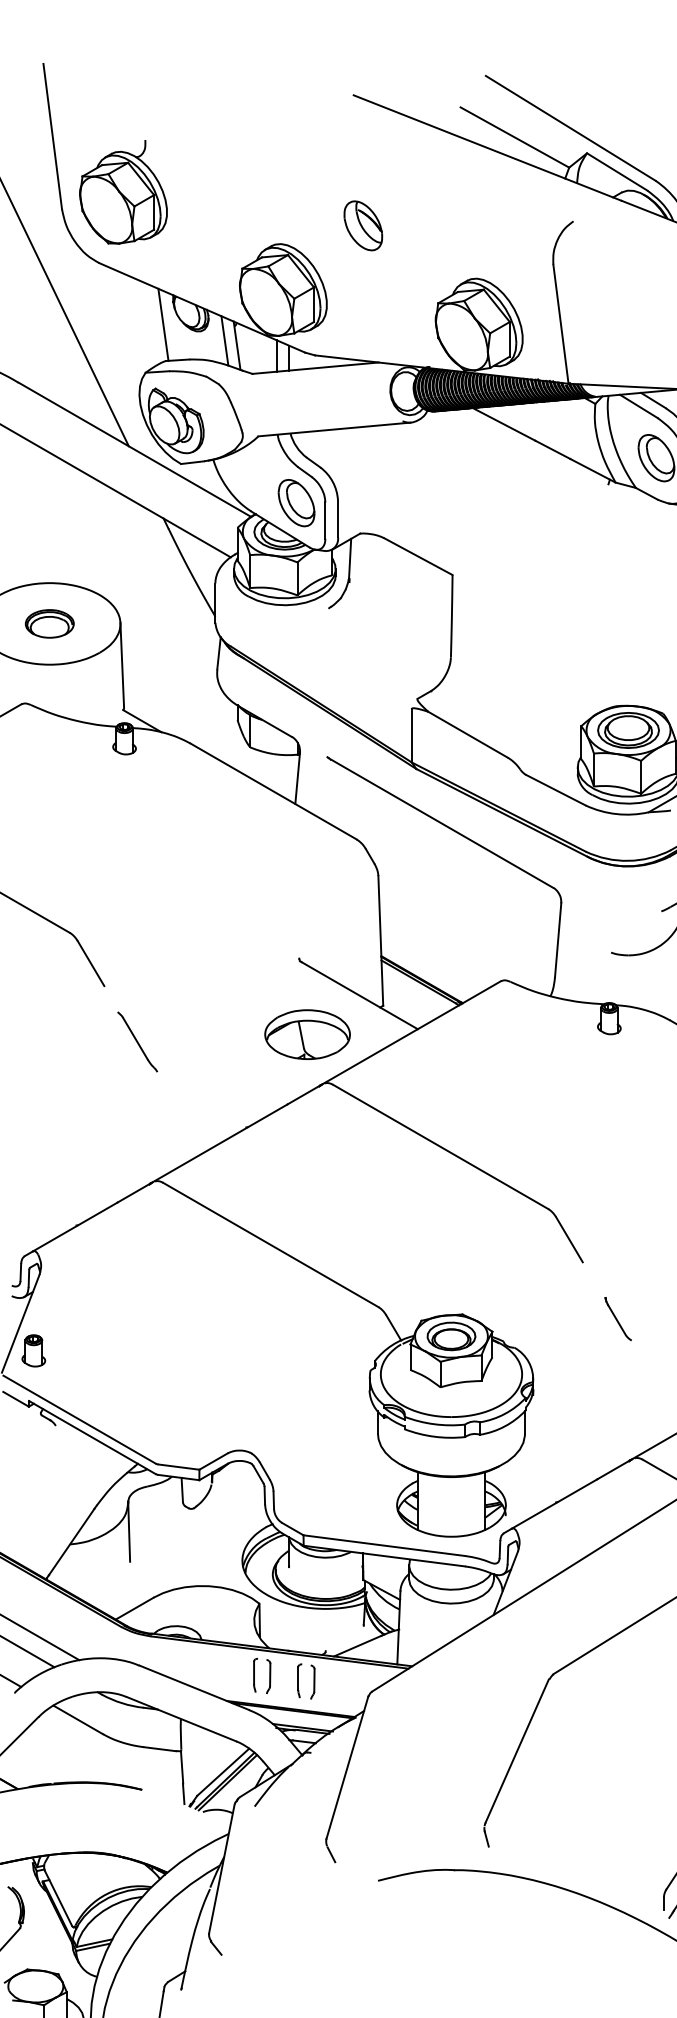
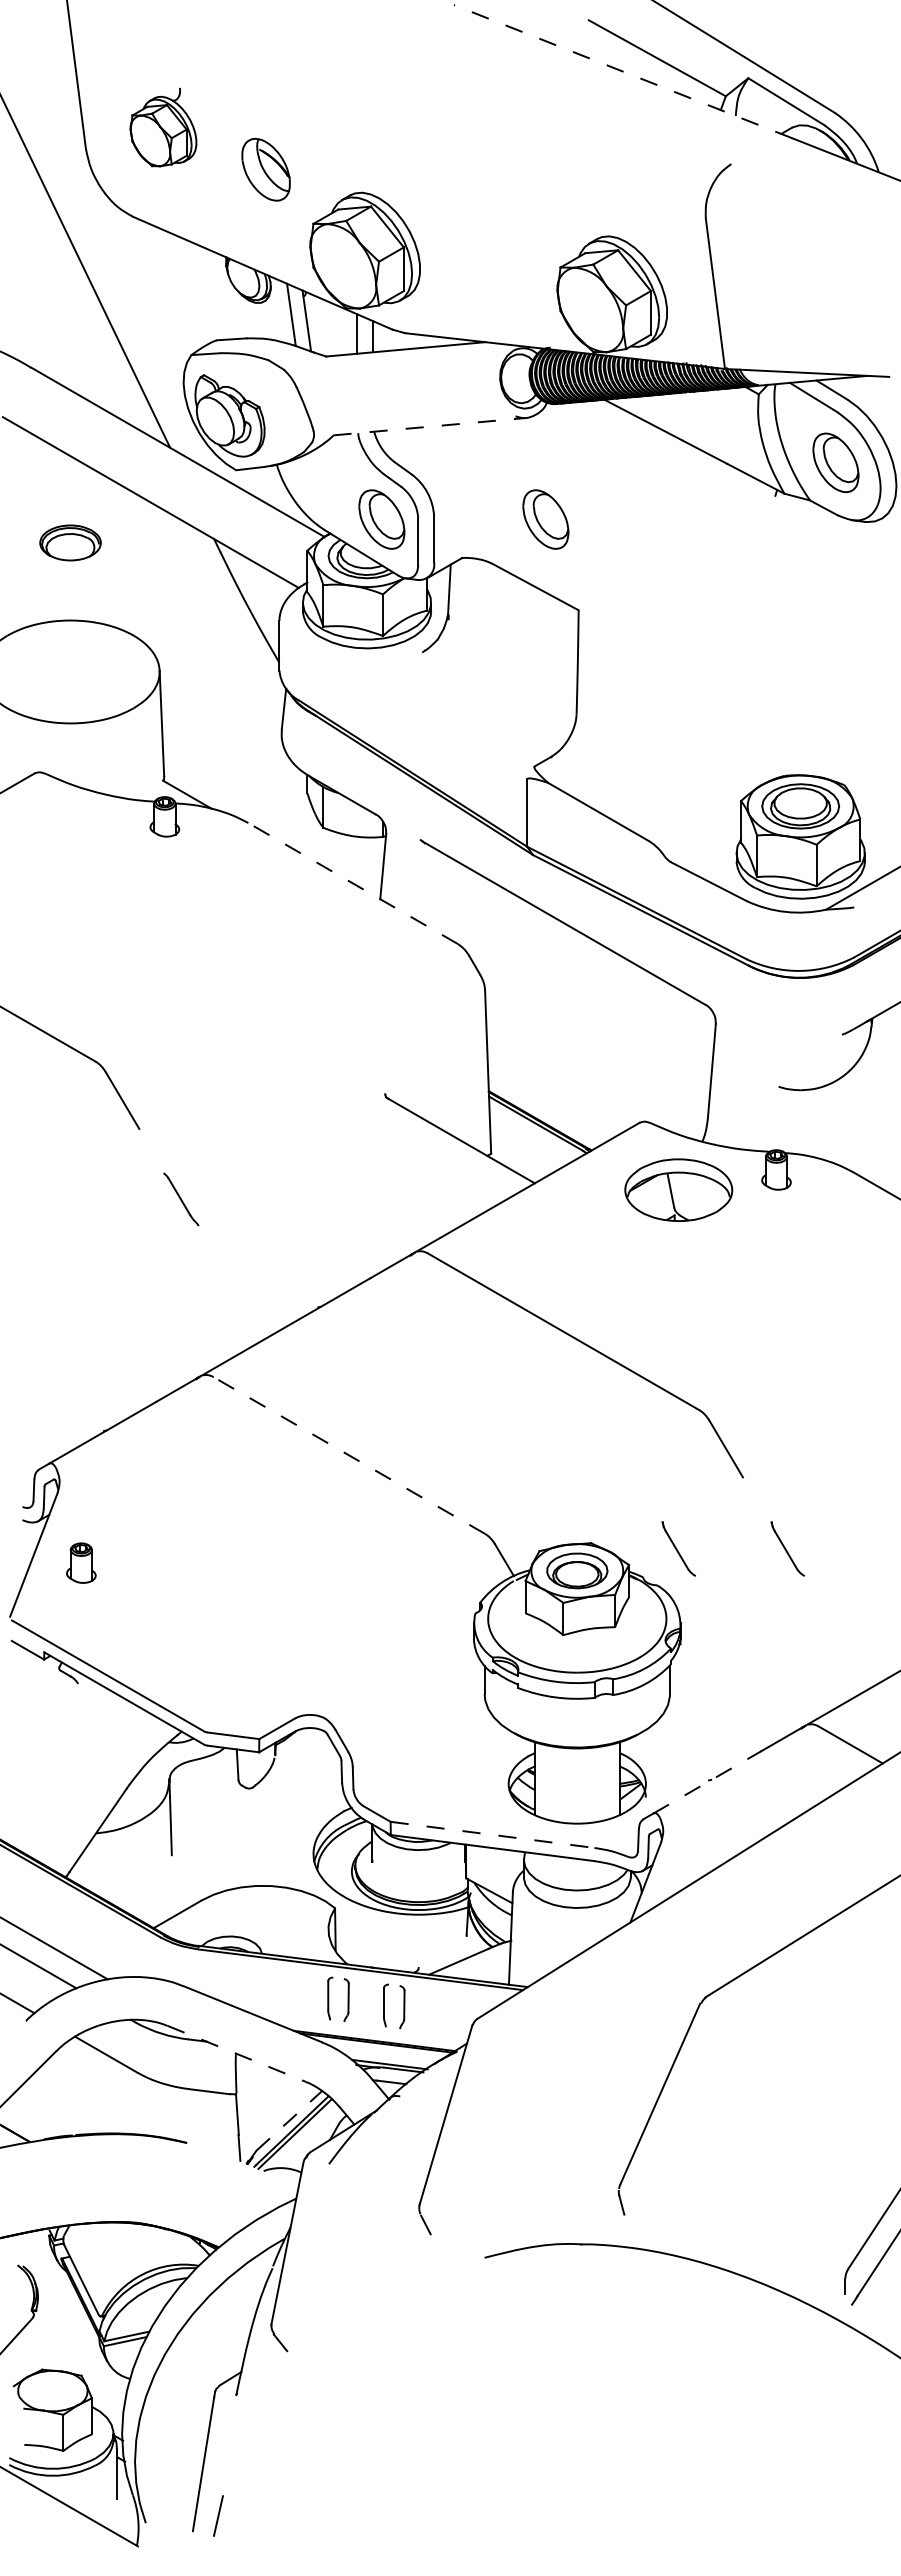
line: (488, 147) -> (623, 71), solid -> dashed
part: (123, 192) -> (163, 127), size x0.6
part: (362, 225) -> (265, 169), moved
line: (163, 324) -> (213, 294), removed
line: (334, 429) -> (429, 426), solid -> dashed
part: (426, 503) -> (545, 519), added
part: (49, 623) -> (70, 542), moved
line: (274, 791) -> (353, 883), solid -> dashed
part: (307, 1034) -> (678, 1189), moved
part: (136, 1042) -> (180, 1199), size x0.7
line: (270, 1244) -> (349, 1455), solid -> dashed
part: (531, 1318) -> (678, 1548), added
part: (33, 1350) -> (81, 1562), moved
line: (554, 1504) -> (707, 1782), solid -> dashed
line: (384, 1545) -> (492, 1834), solid -> dashed
line: (182, 1719) -> (237, 2054), solid -> dashed
line: (223, 1772) -> (289, 2120), solid -> dashed

